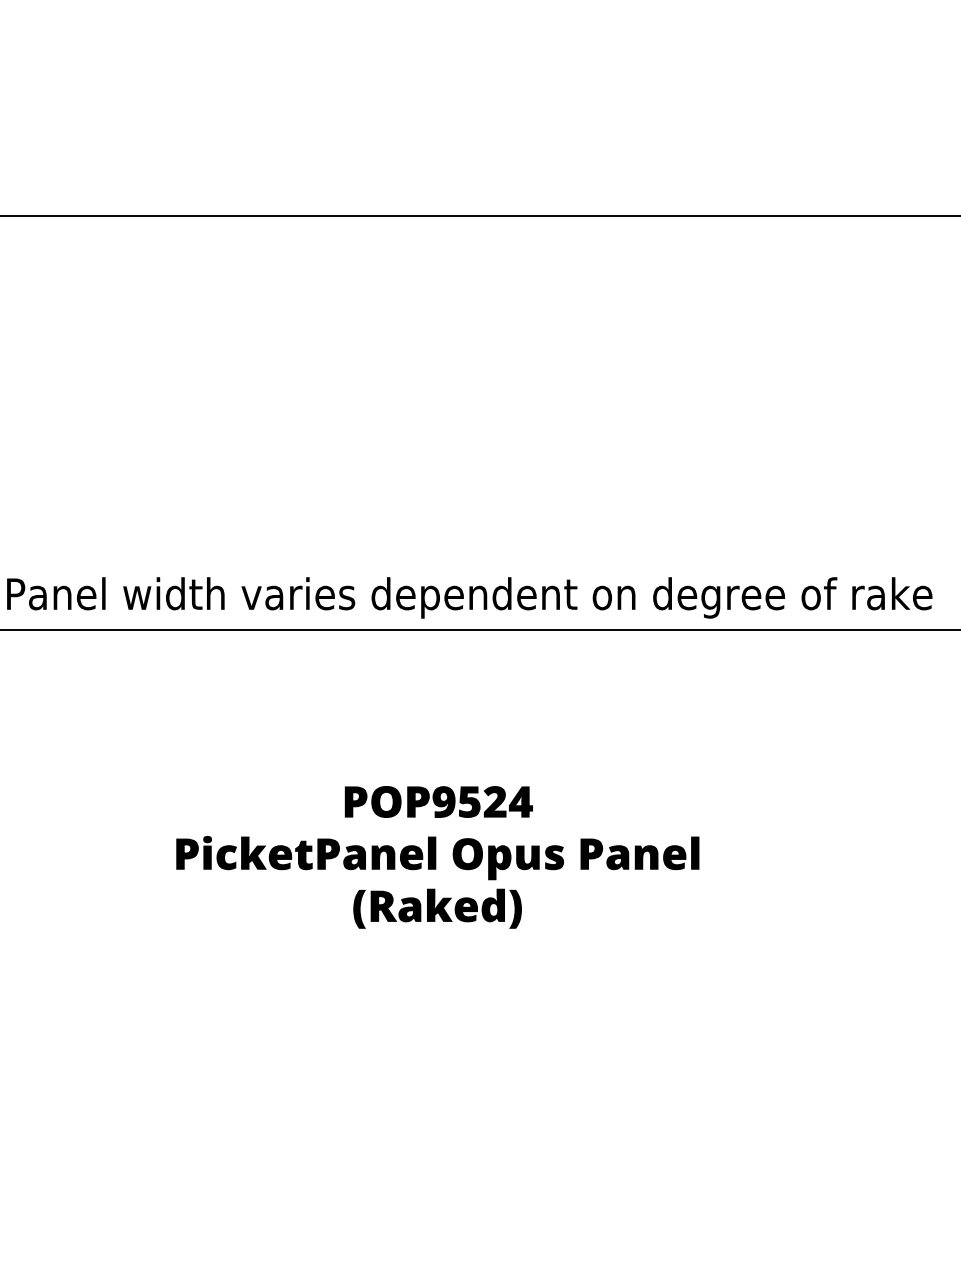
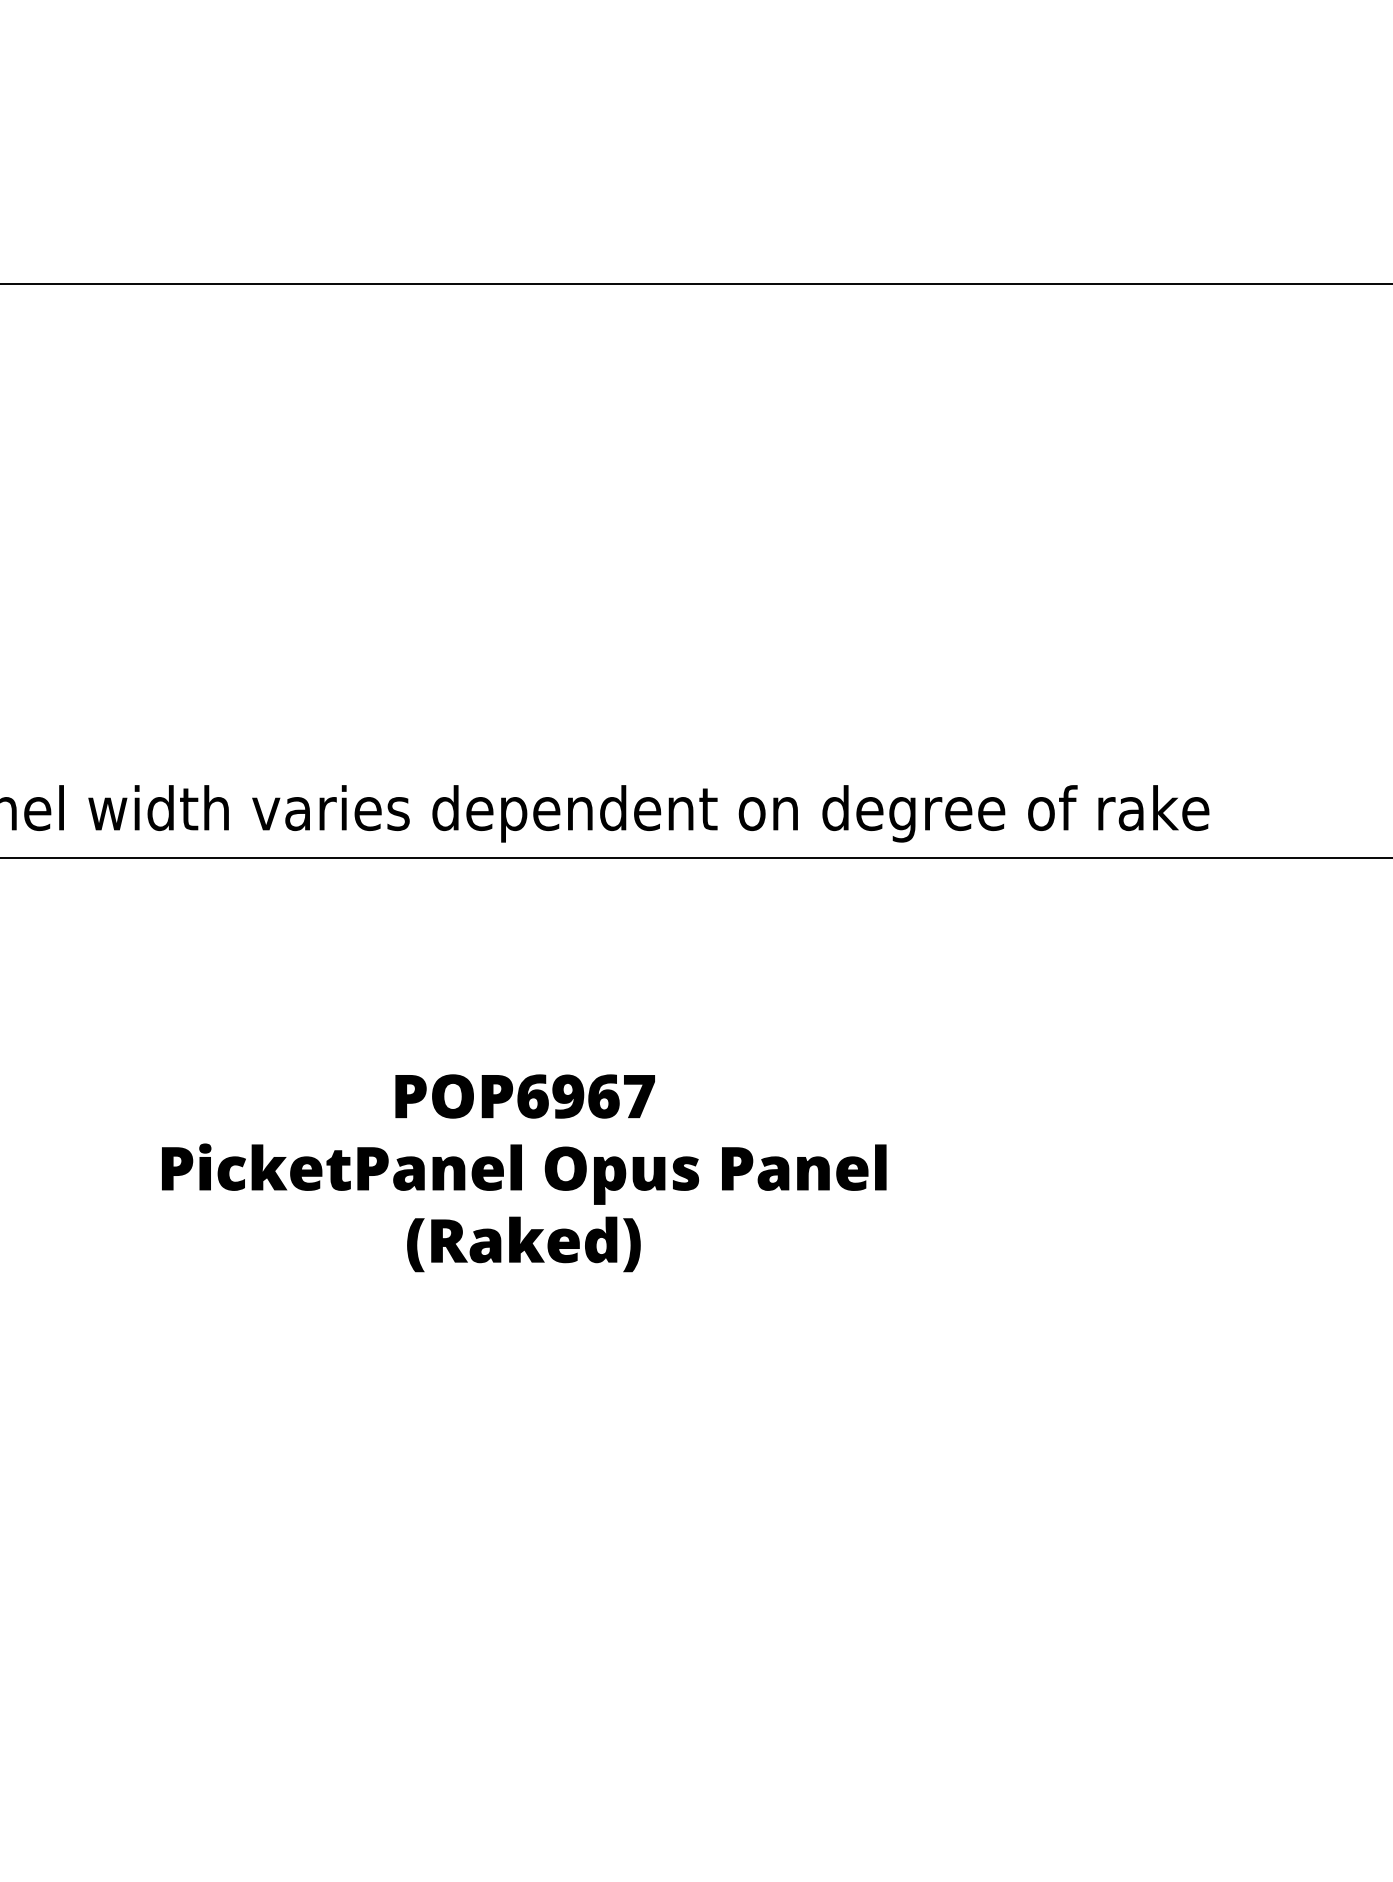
text: (482, 801) -> (586, 1096), POP9524 -> POP6967

